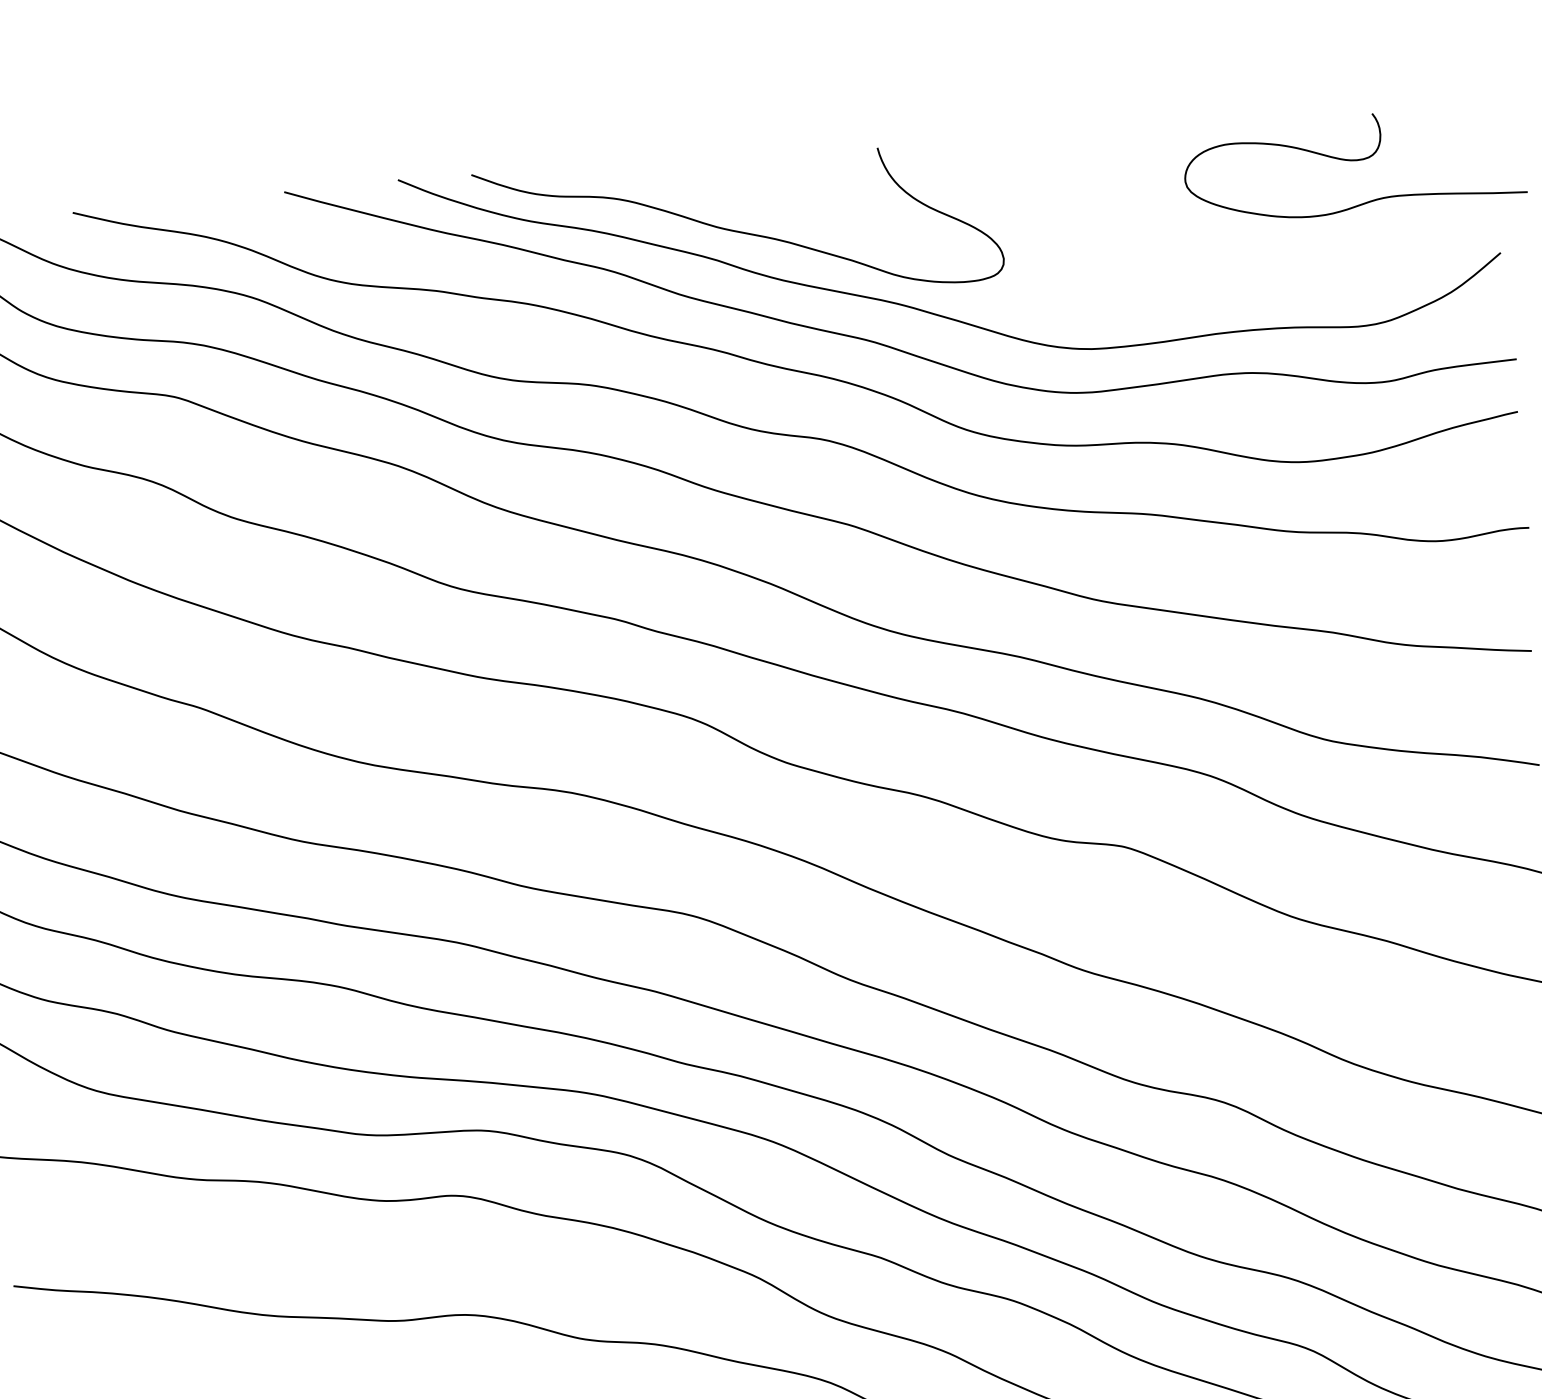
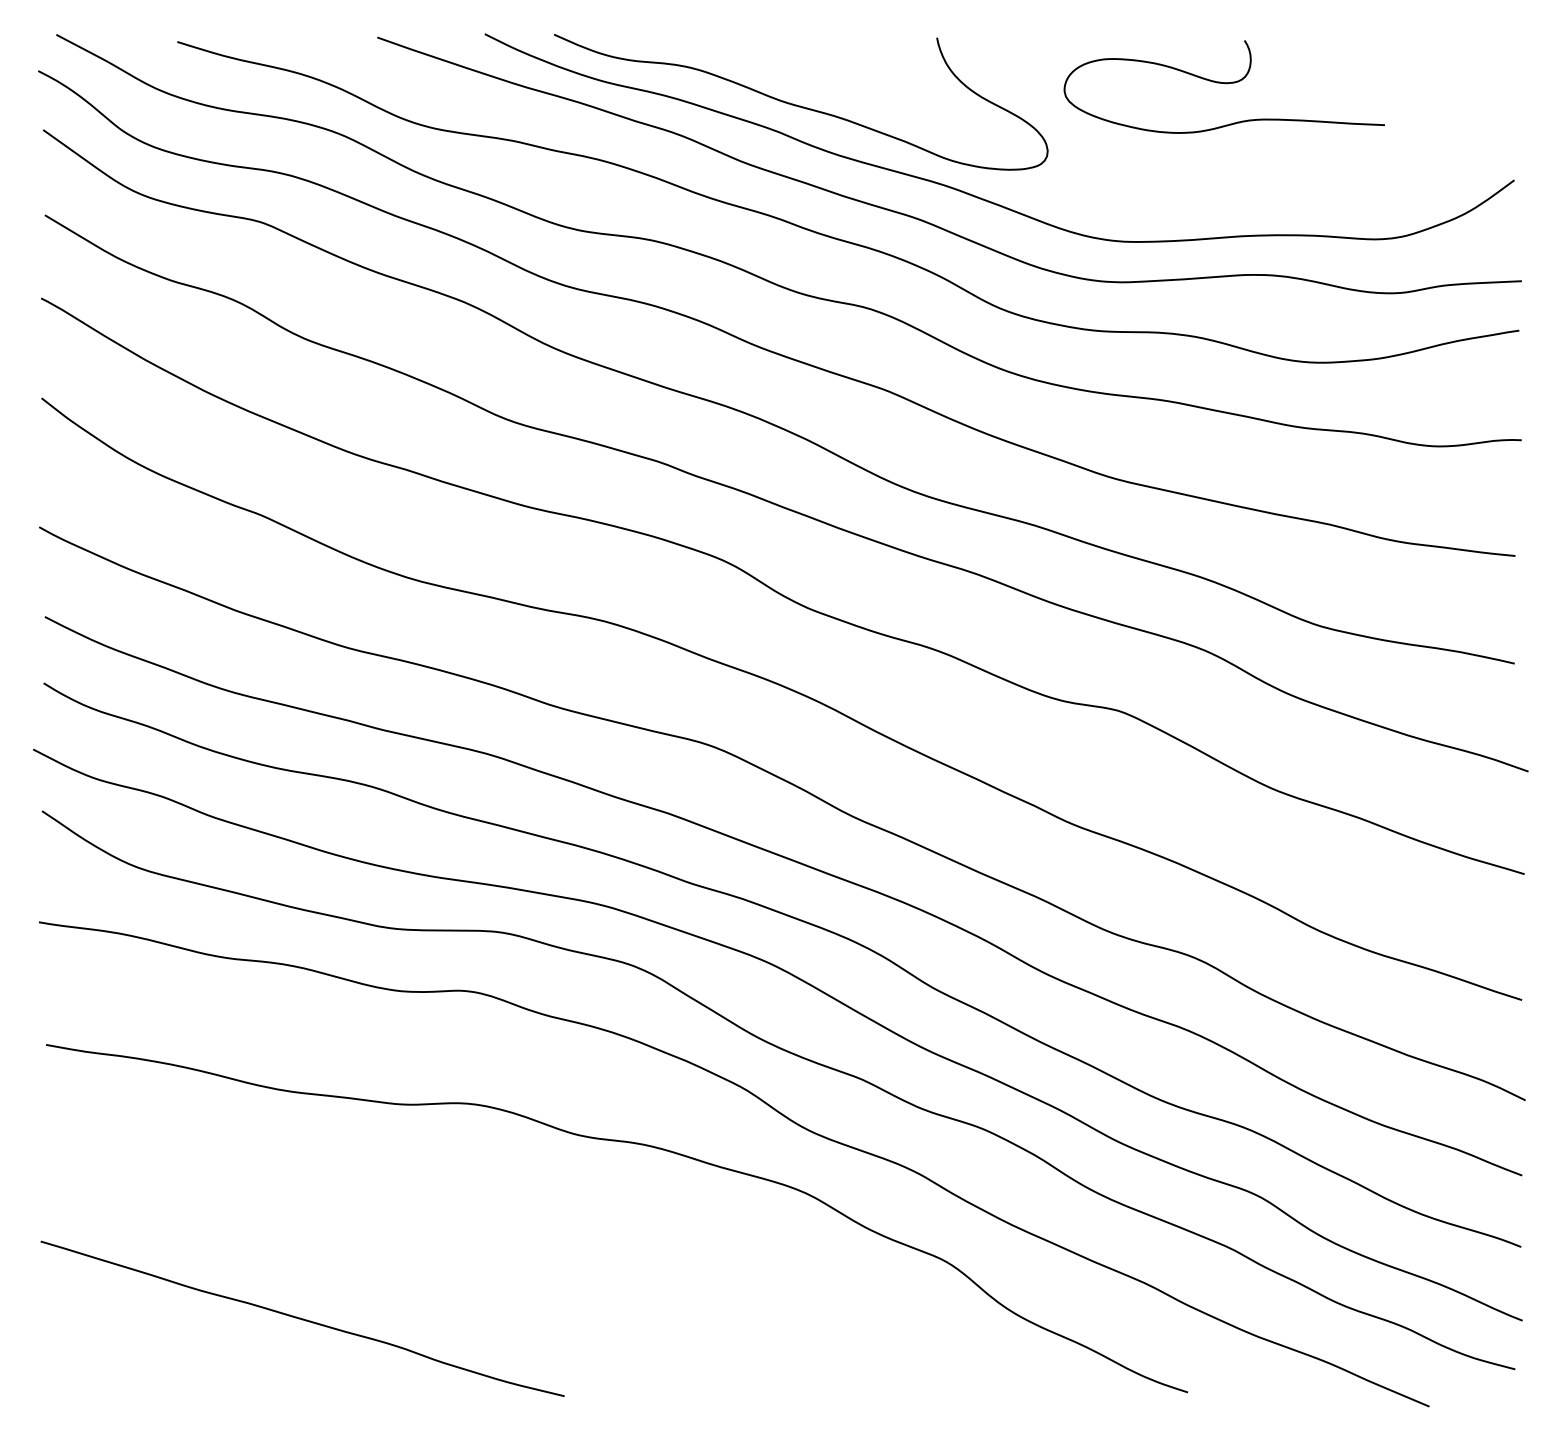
curve: (1353, 160) -> (1223, 83), moved

